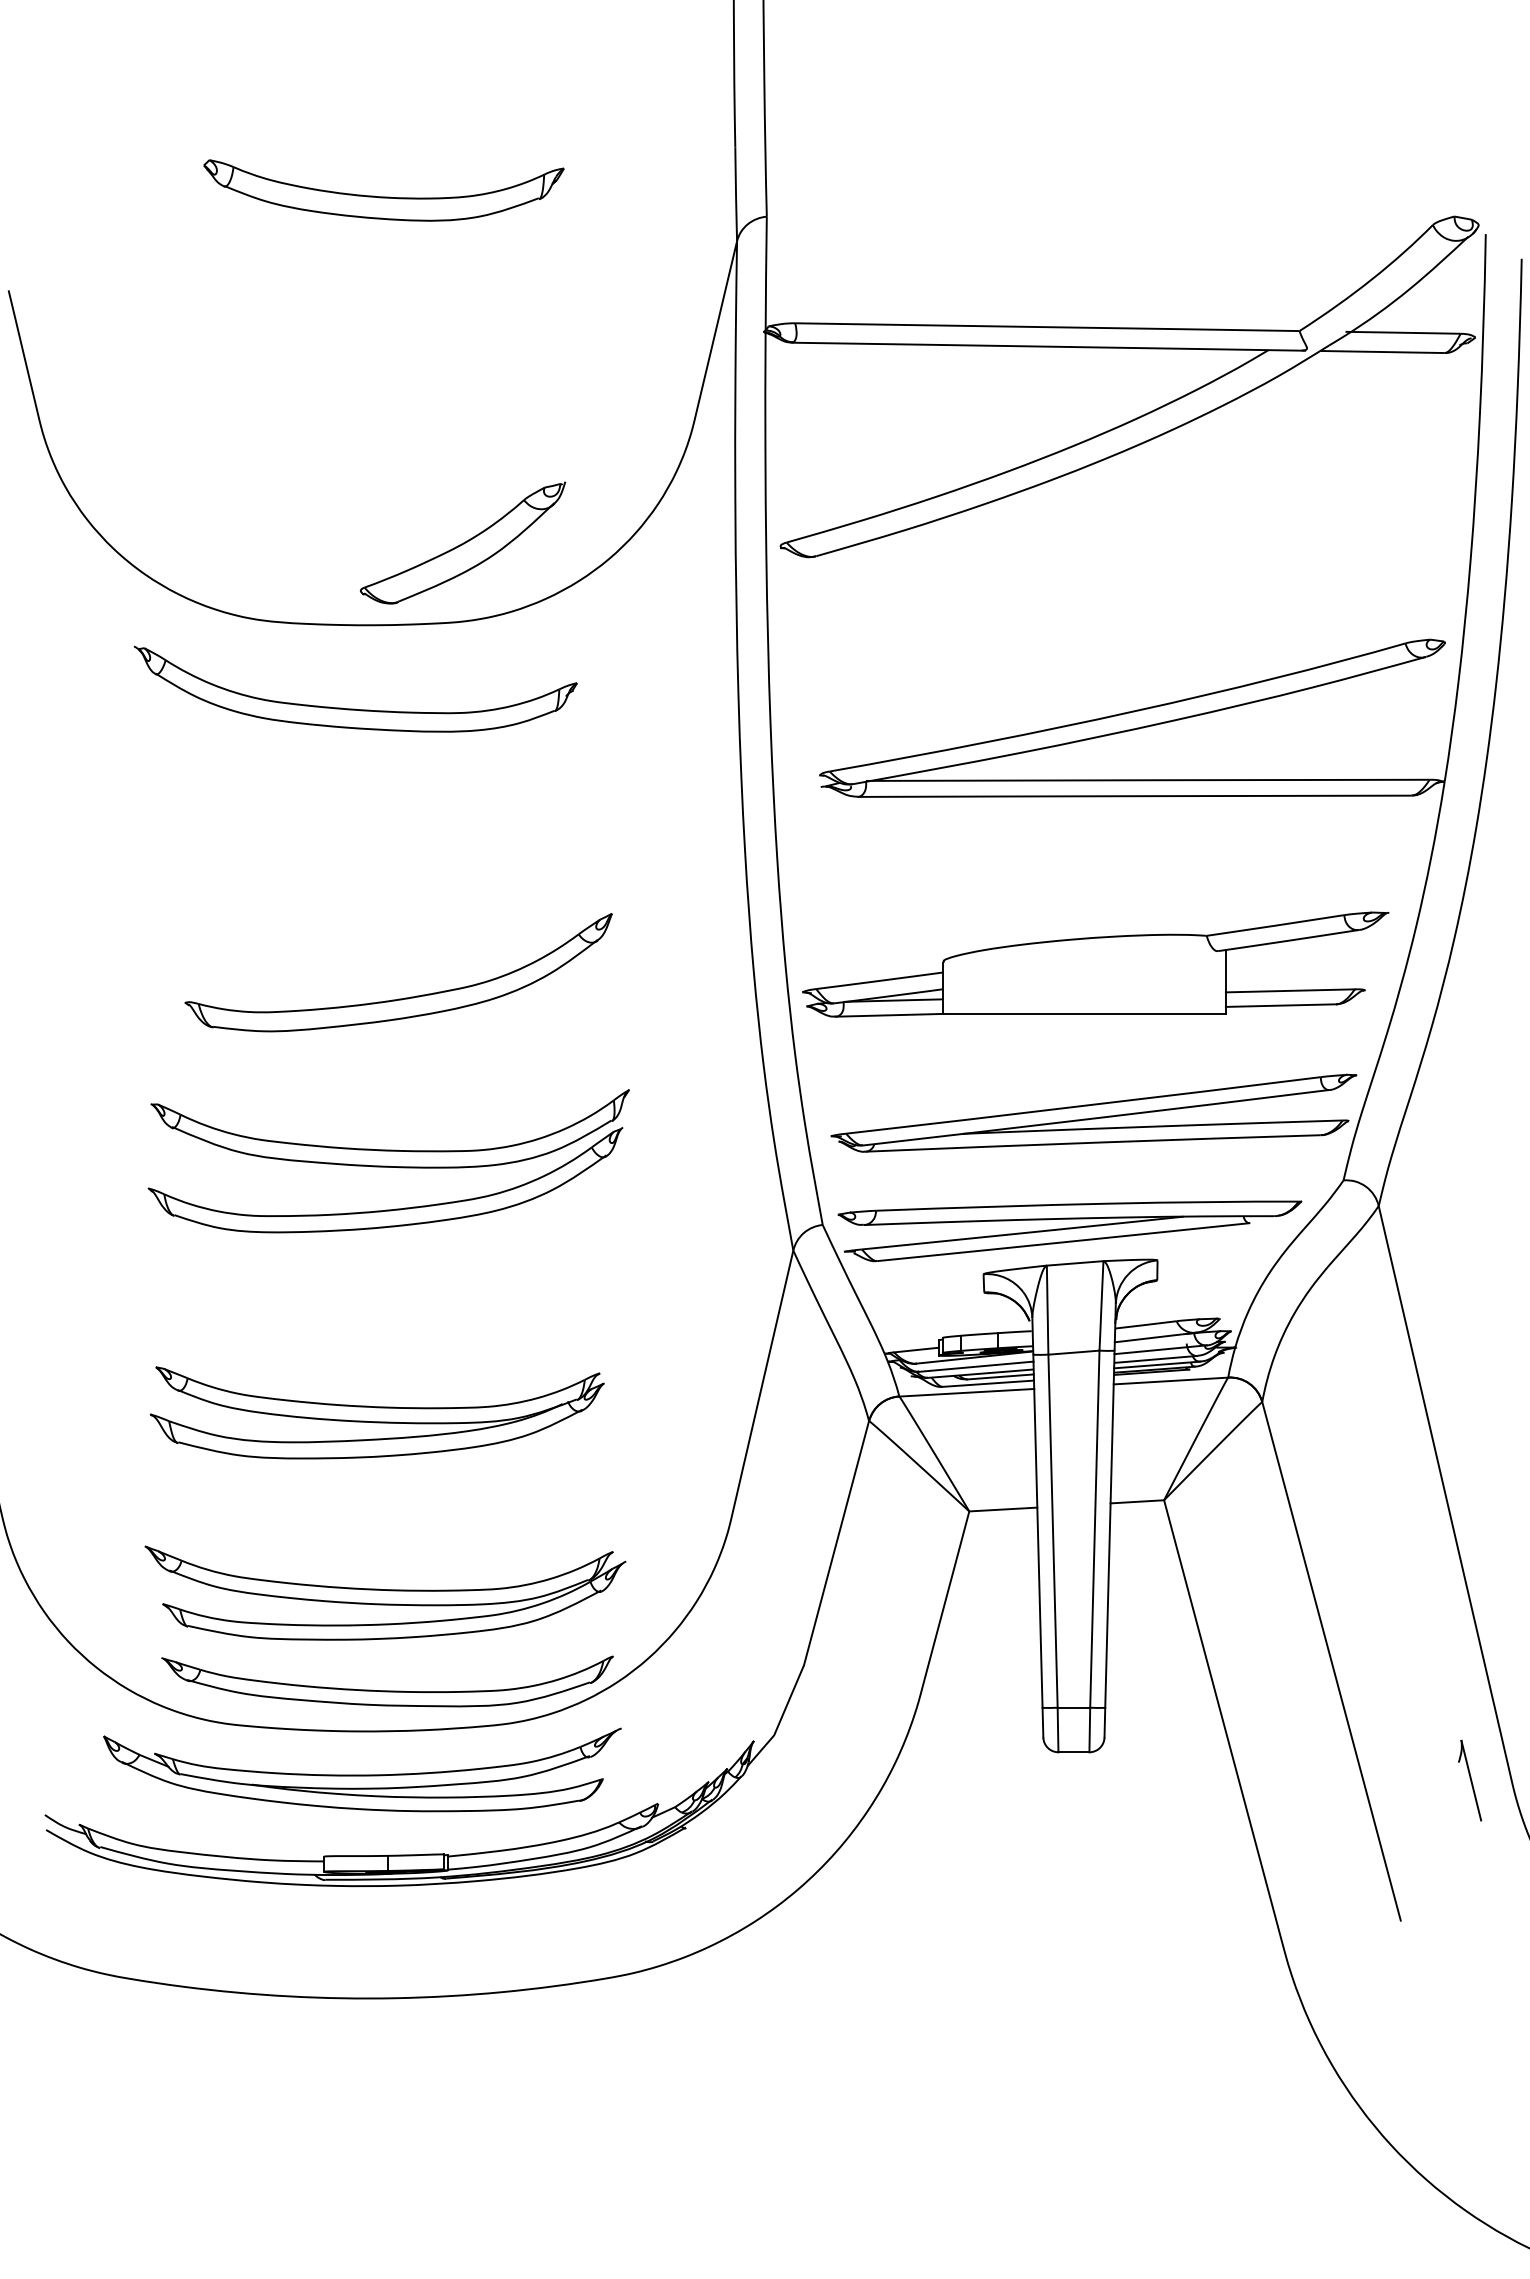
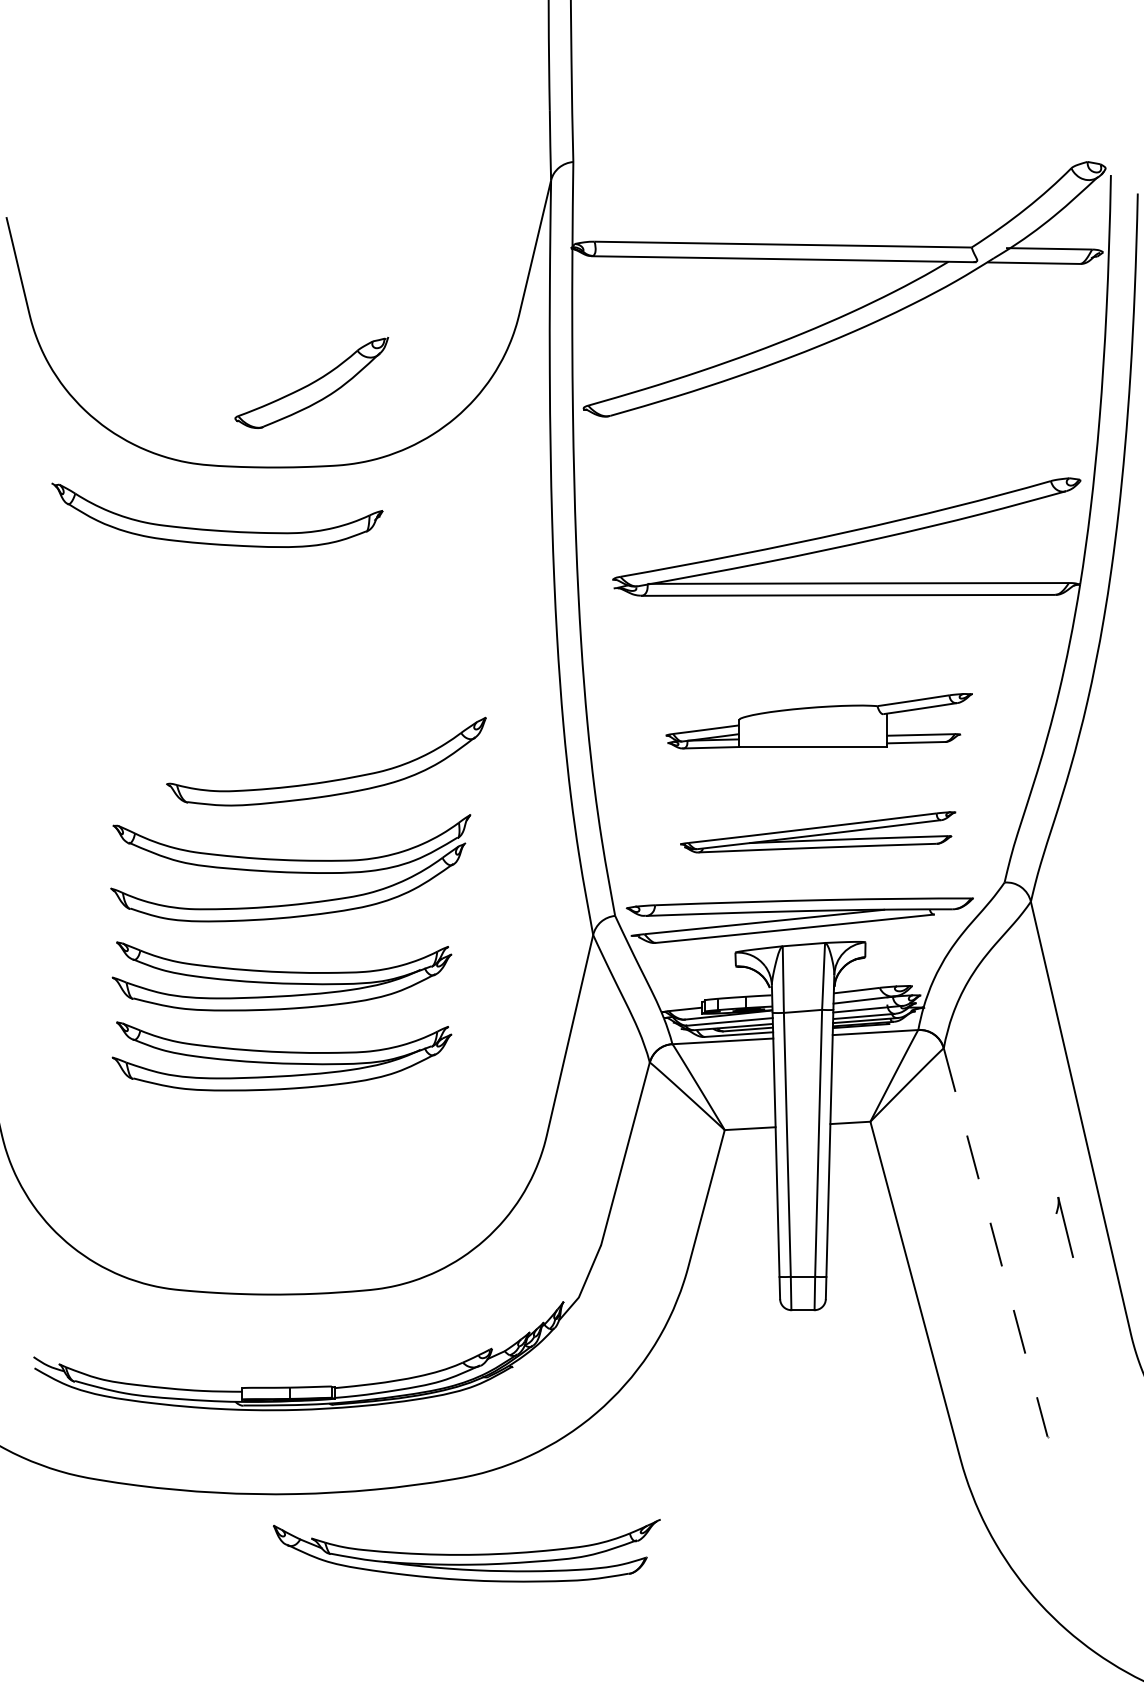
part: (383, 190) -> (286, 142), removed
part: (462, 542) -> (311, 382), moved
part: (355, 708) -> (217, 529), moved
part: (1095, 964) -> (819, 721), size x0.7
part: (404, 997) -> (330, 780), moved
part: (1093, 1112) -> (817, 831), size x0.7
part: (376, 1305) -> (281, 976), added
part: (385, 1592) -> (288, 1190), removed
line: (1331, 1662) -> (995, 1243), solid -> dashed
part: (387, 1690) -> (289, 1263), removed
part: (362, 1769) -> (466, 1550), moved
part: (1470, 1780) -> (1065, 1227), moved

